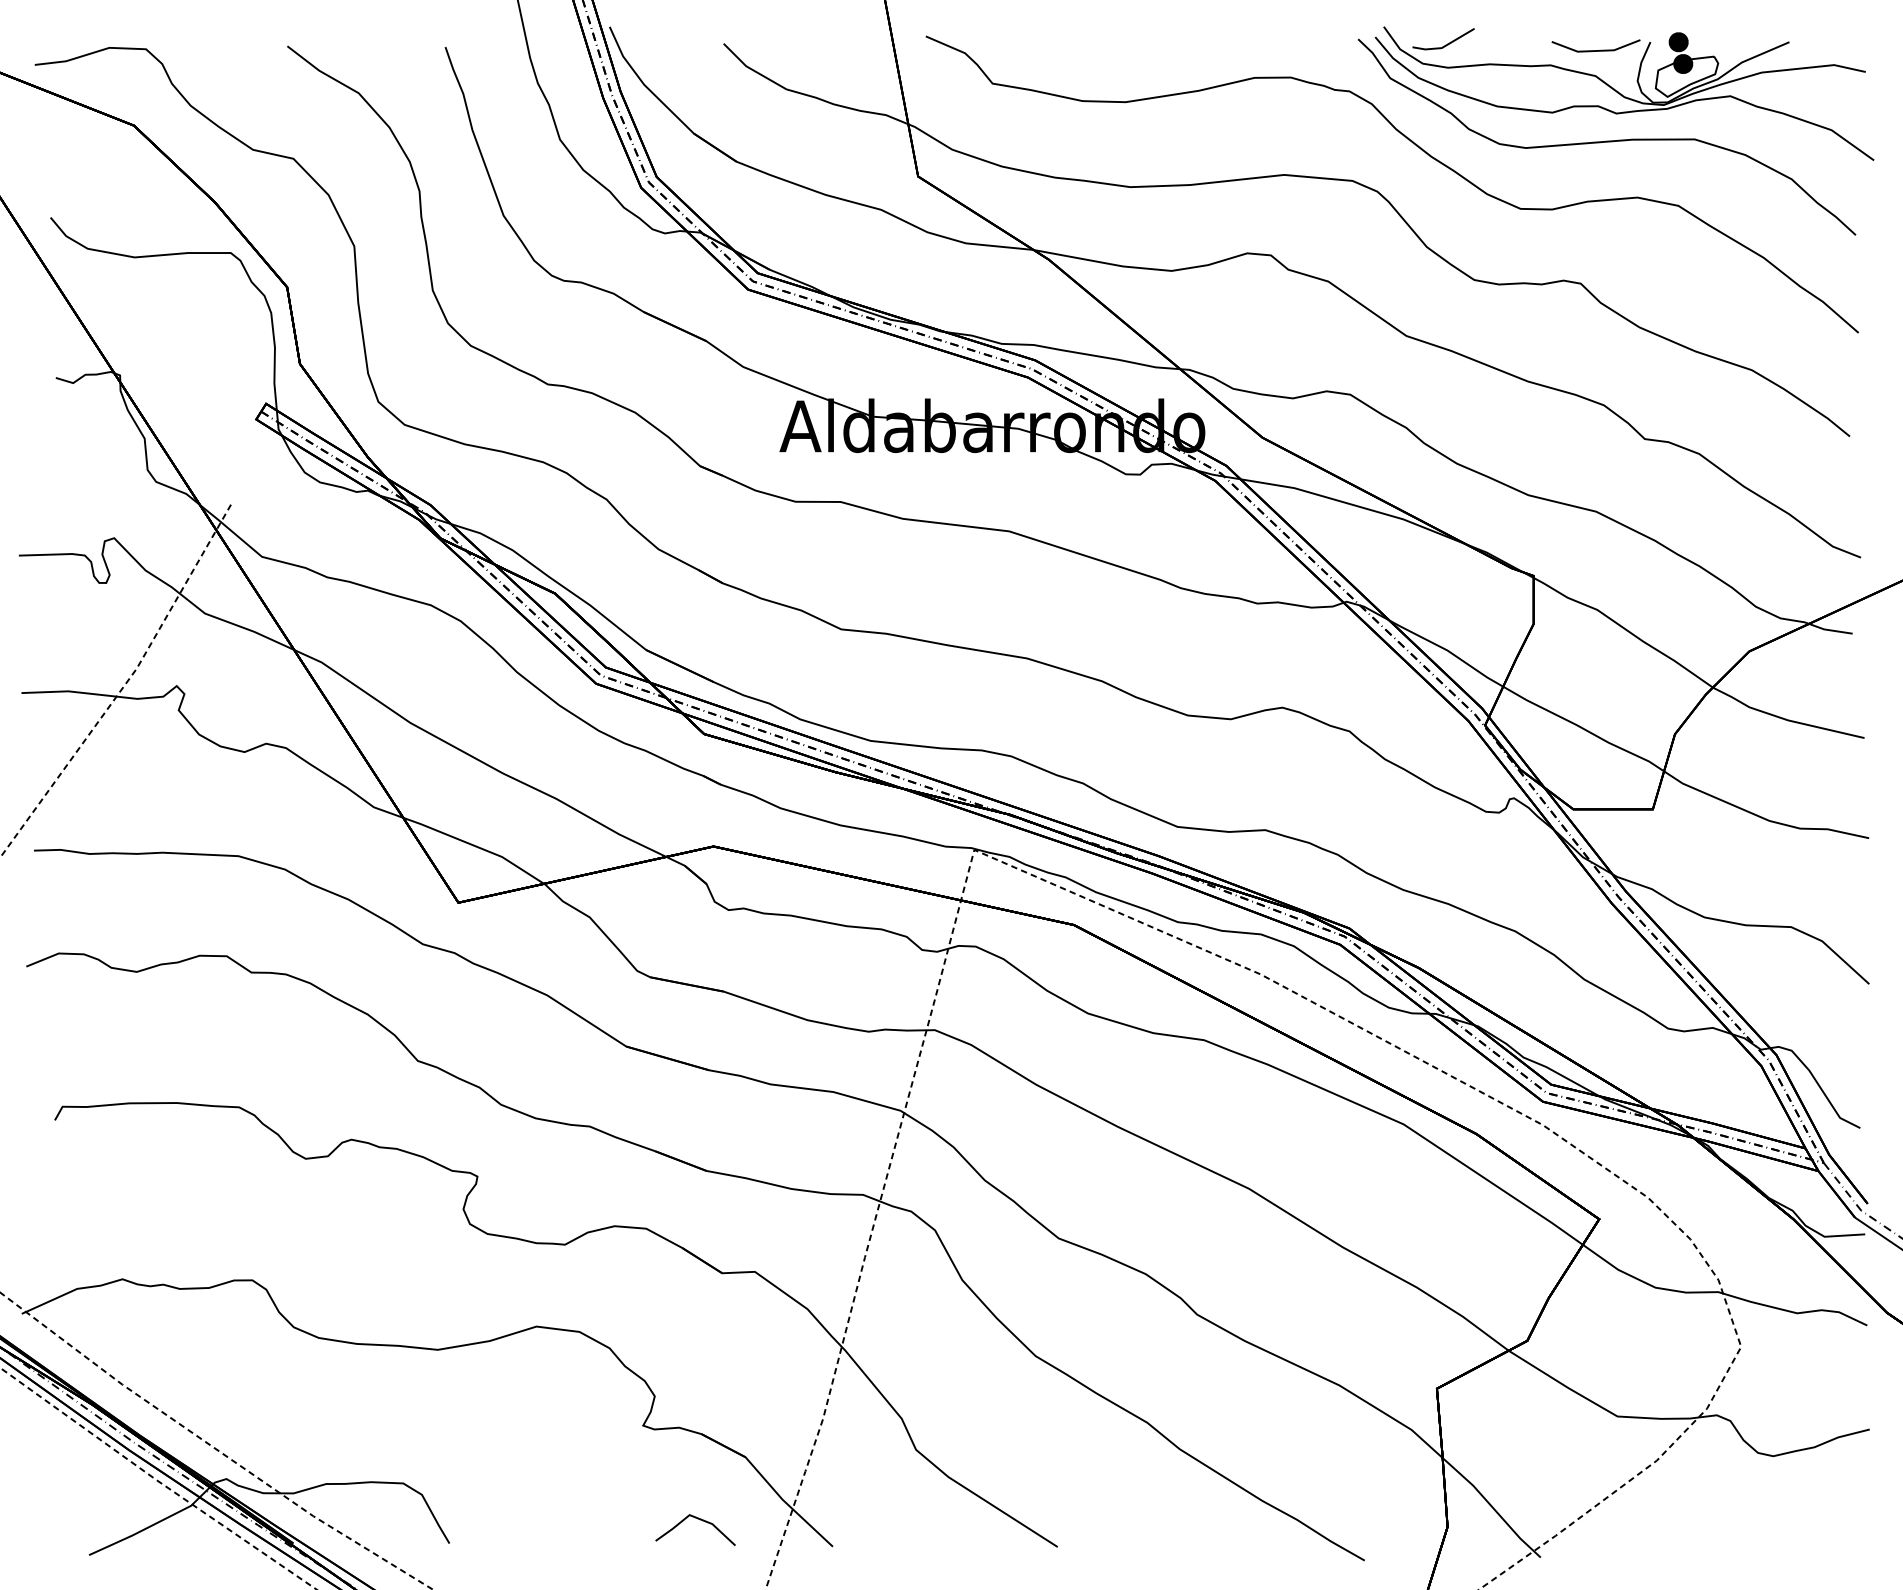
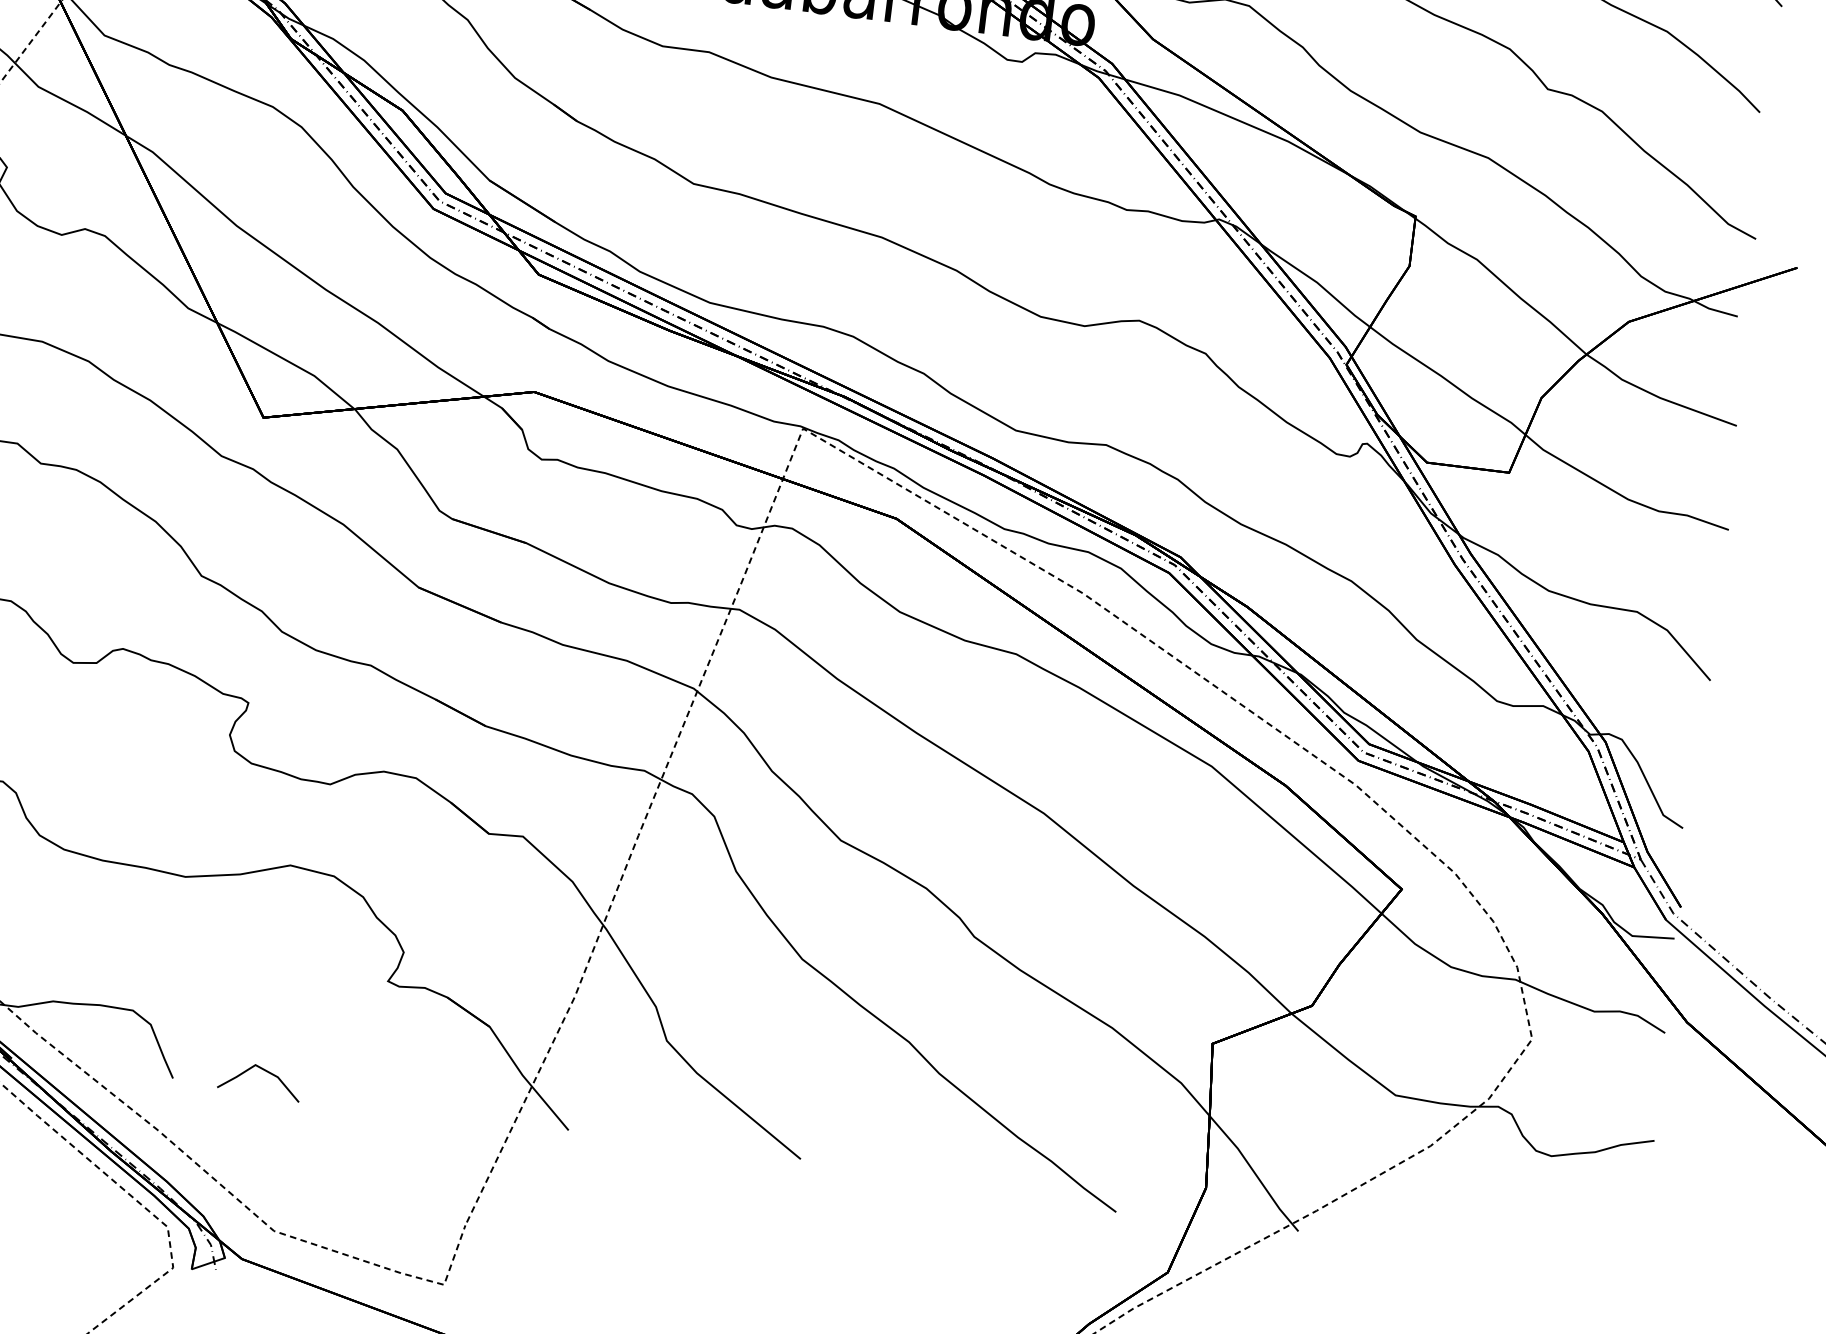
line: (697, 1519) -> (263, 1070), moved

